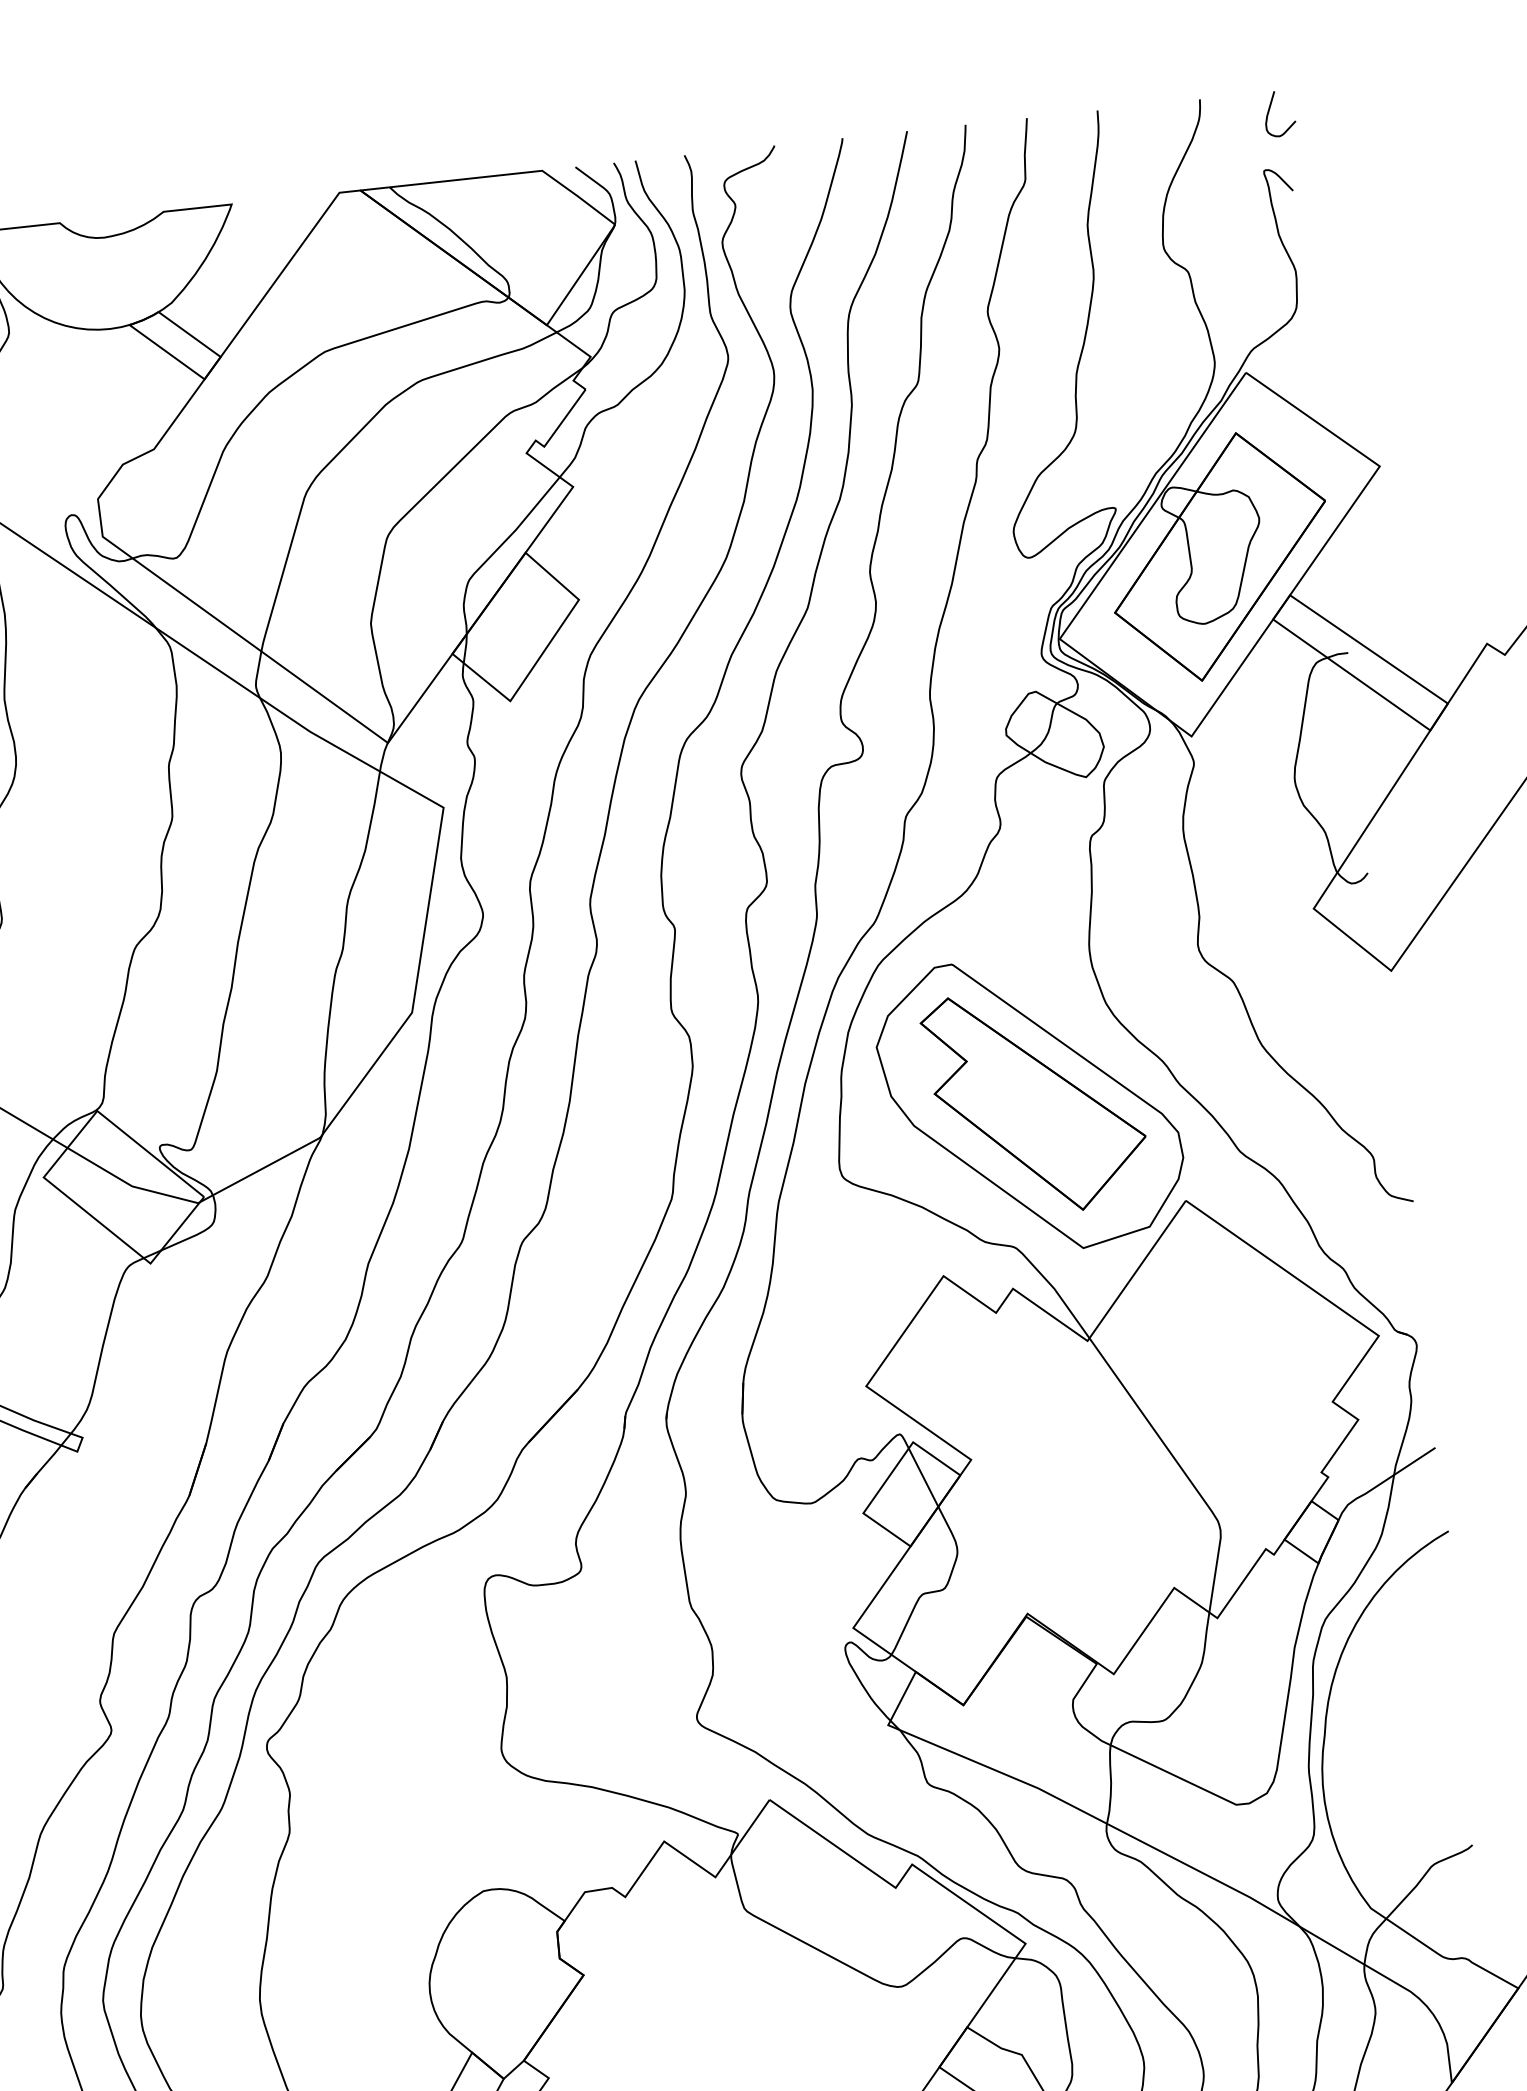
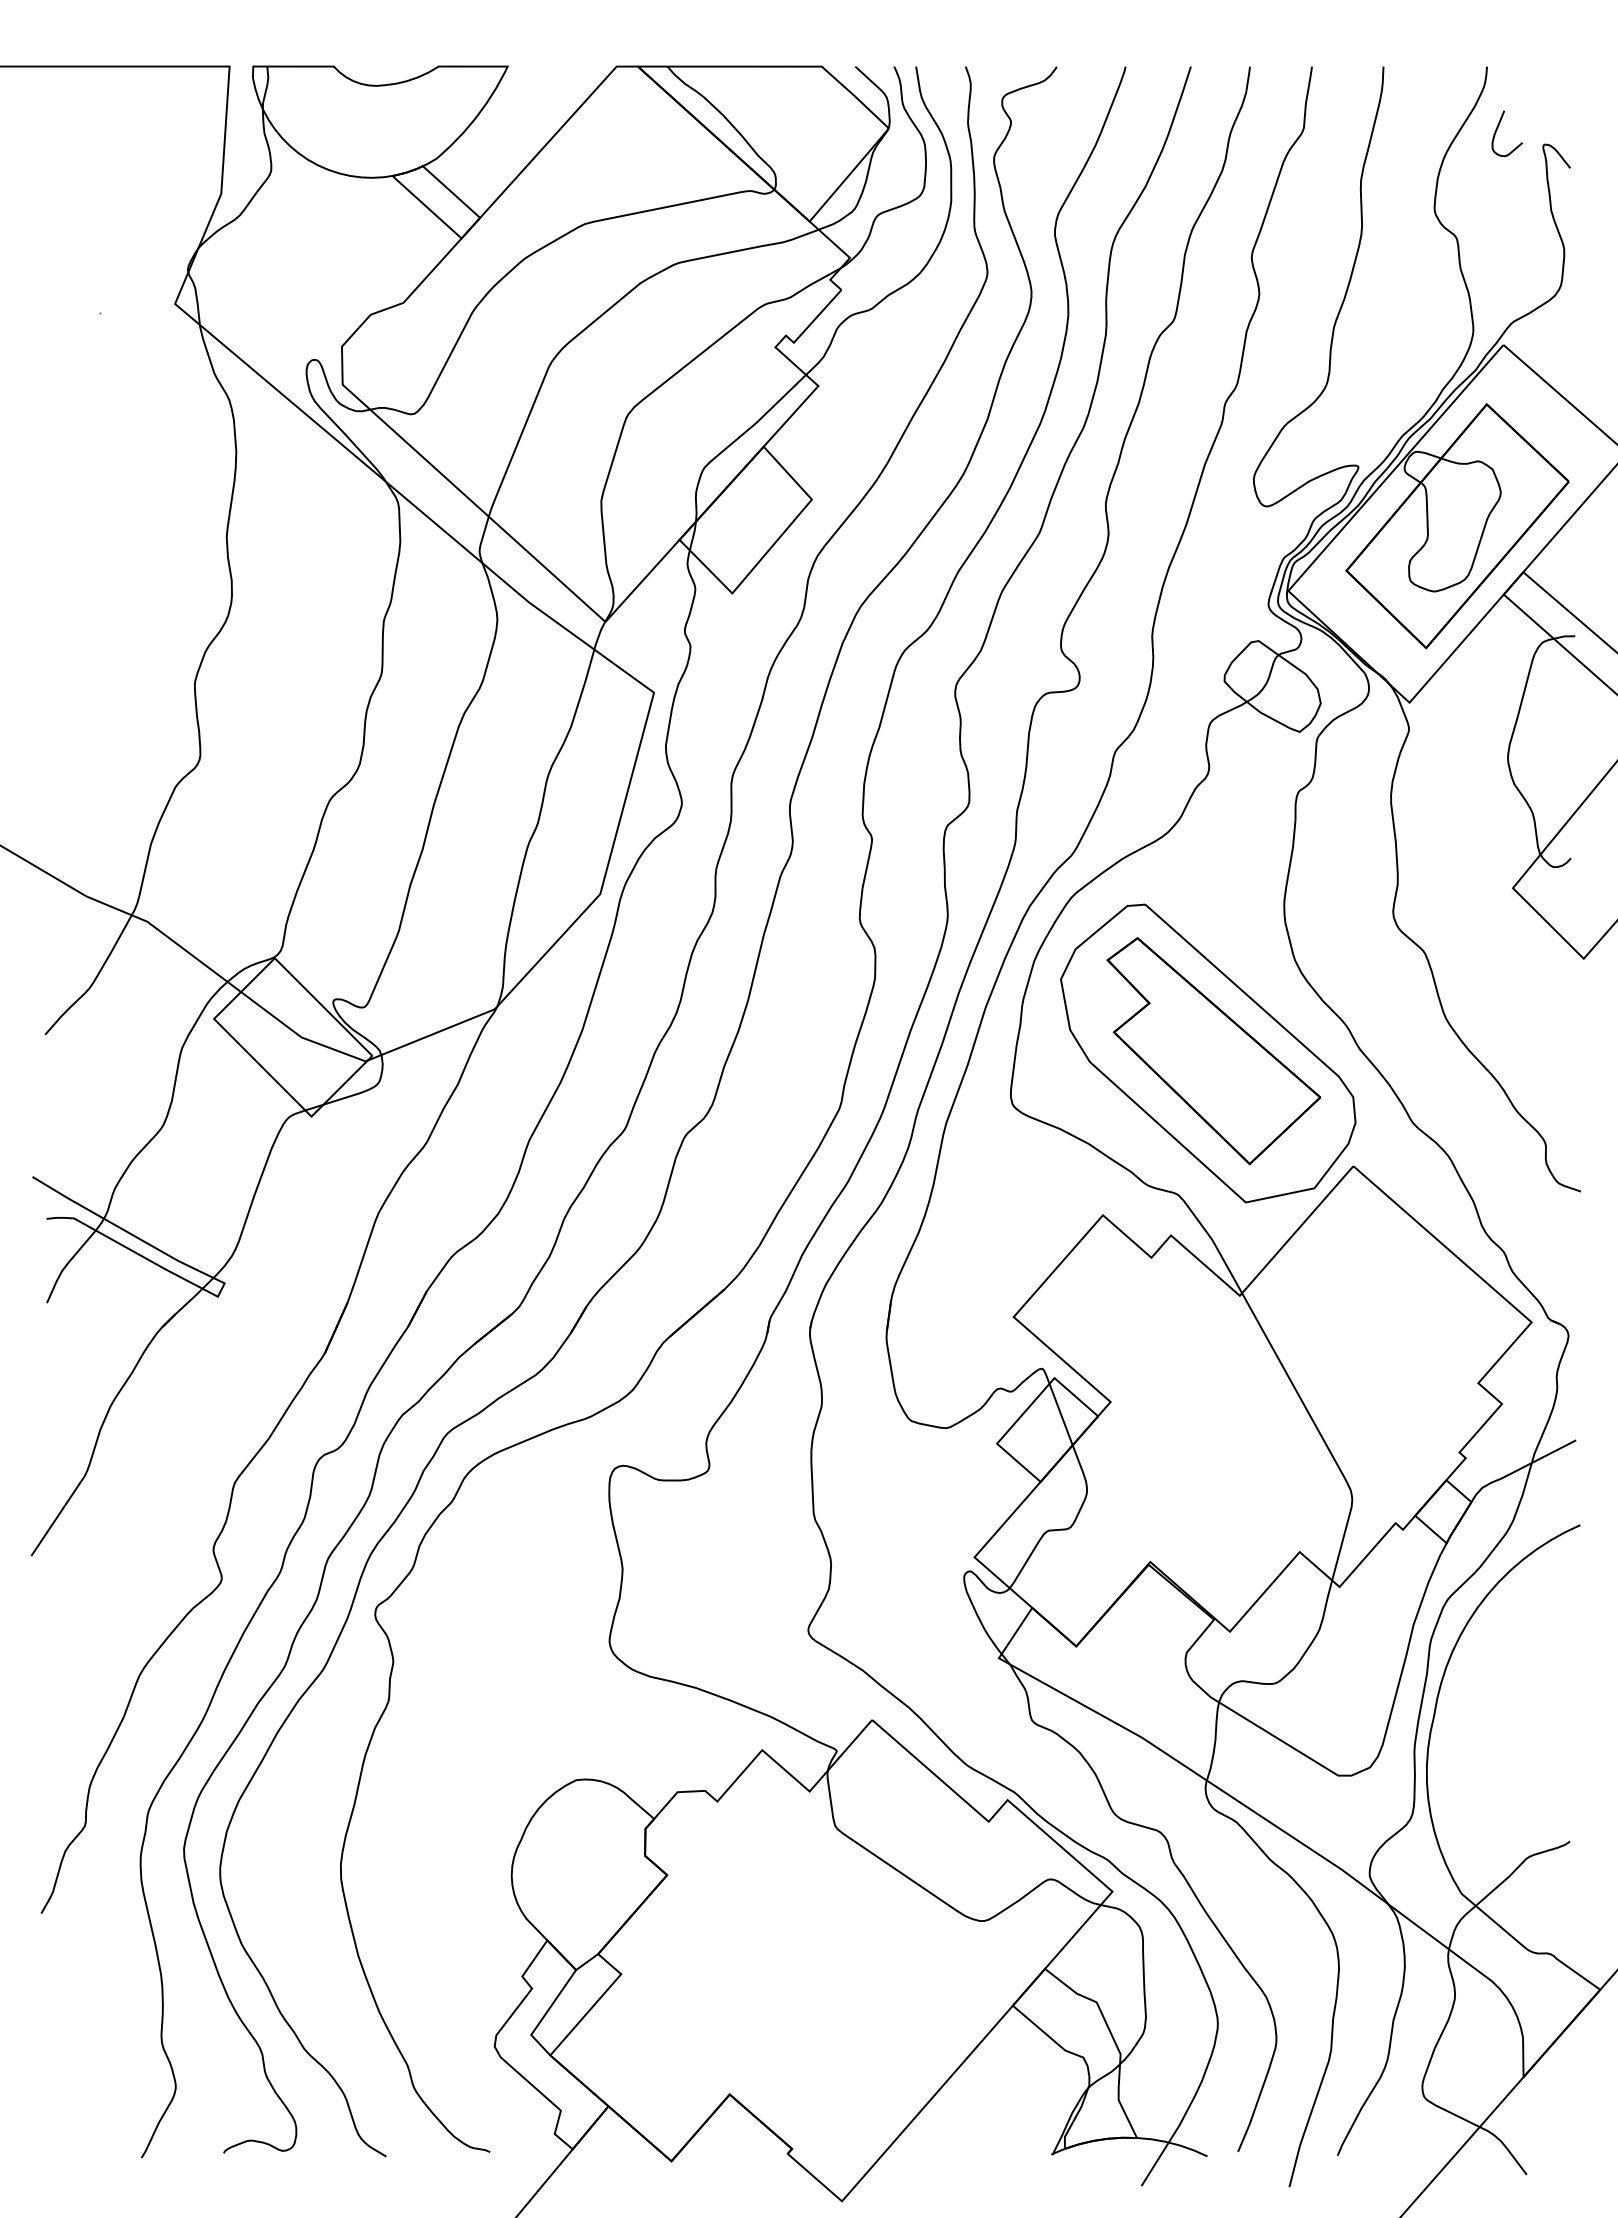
curve: (1270, 109) -> (1498, 128), moved

